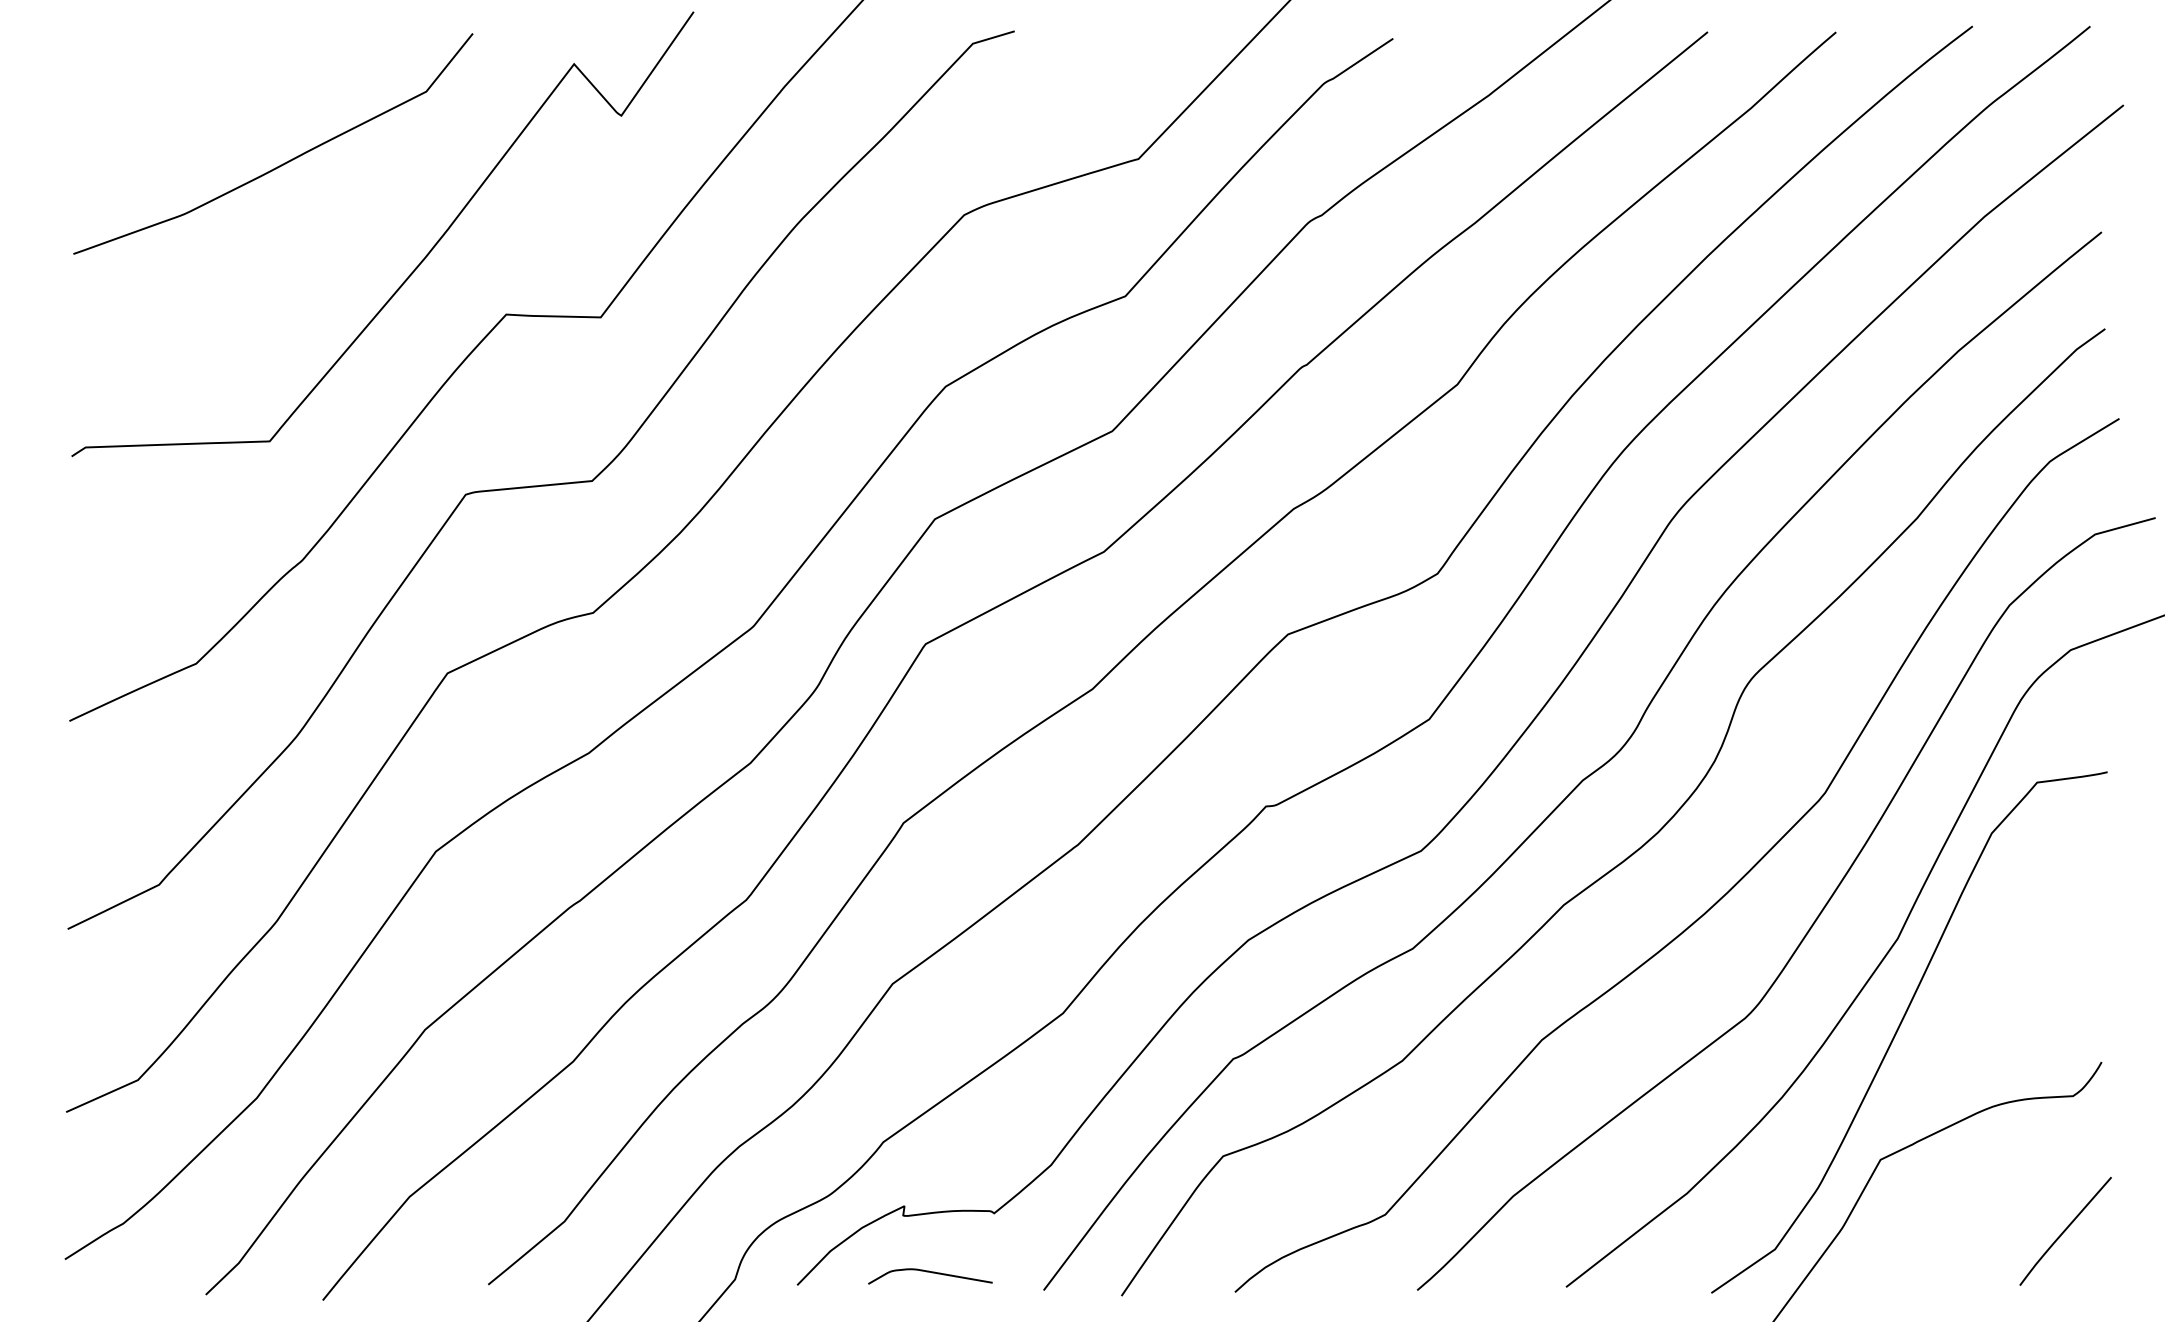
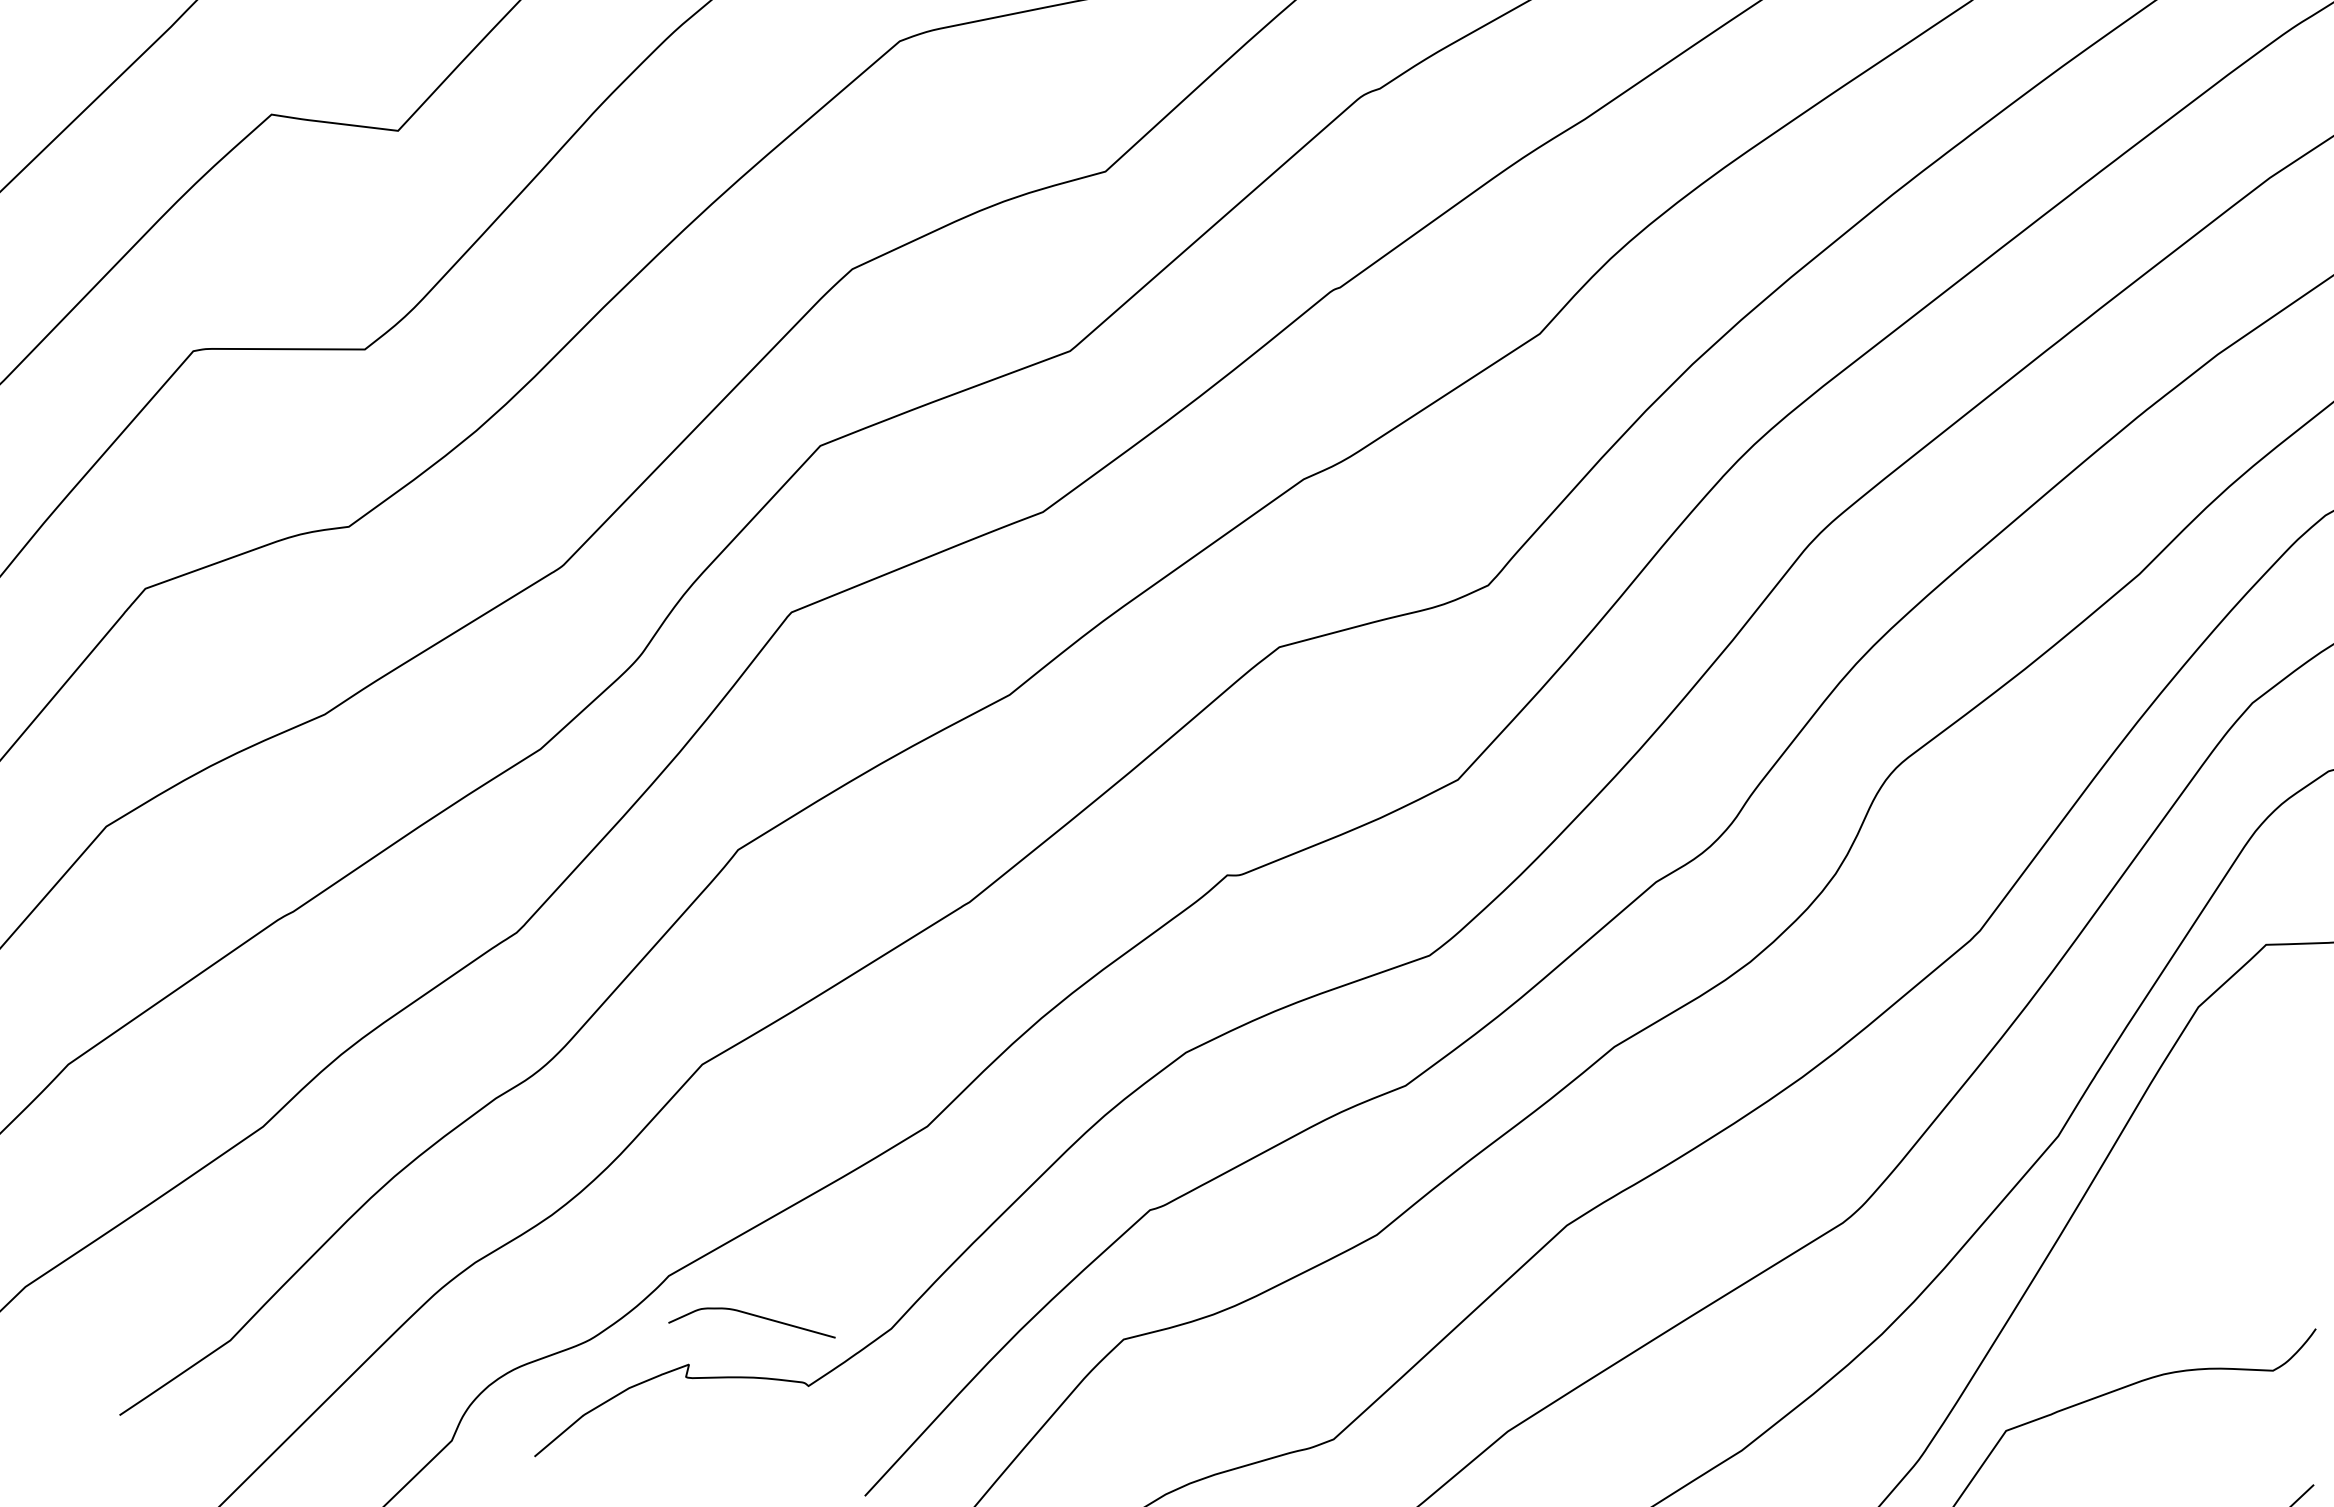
curve: (932, 1273) -> (756, 1317), moved

